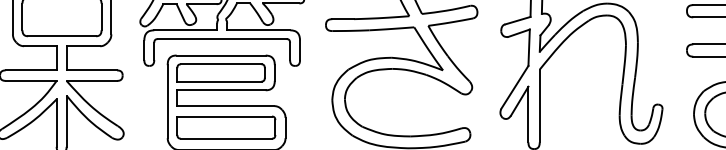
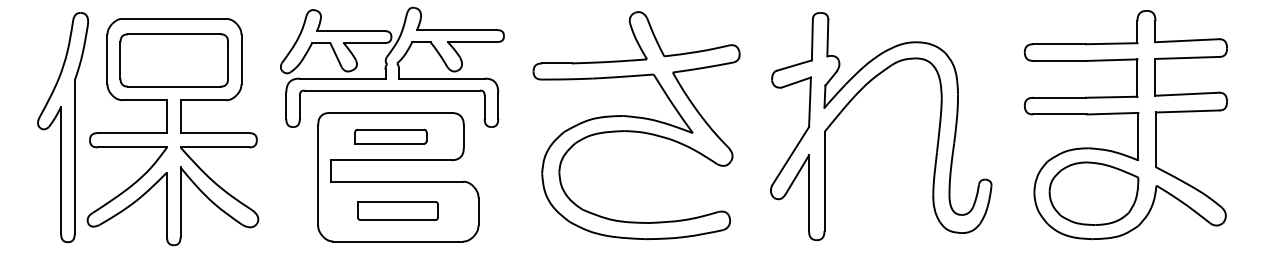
part: (220, 72) -> (390, 136), size x0.6
part: (226, 127) -> (397, 210), size x0.6

